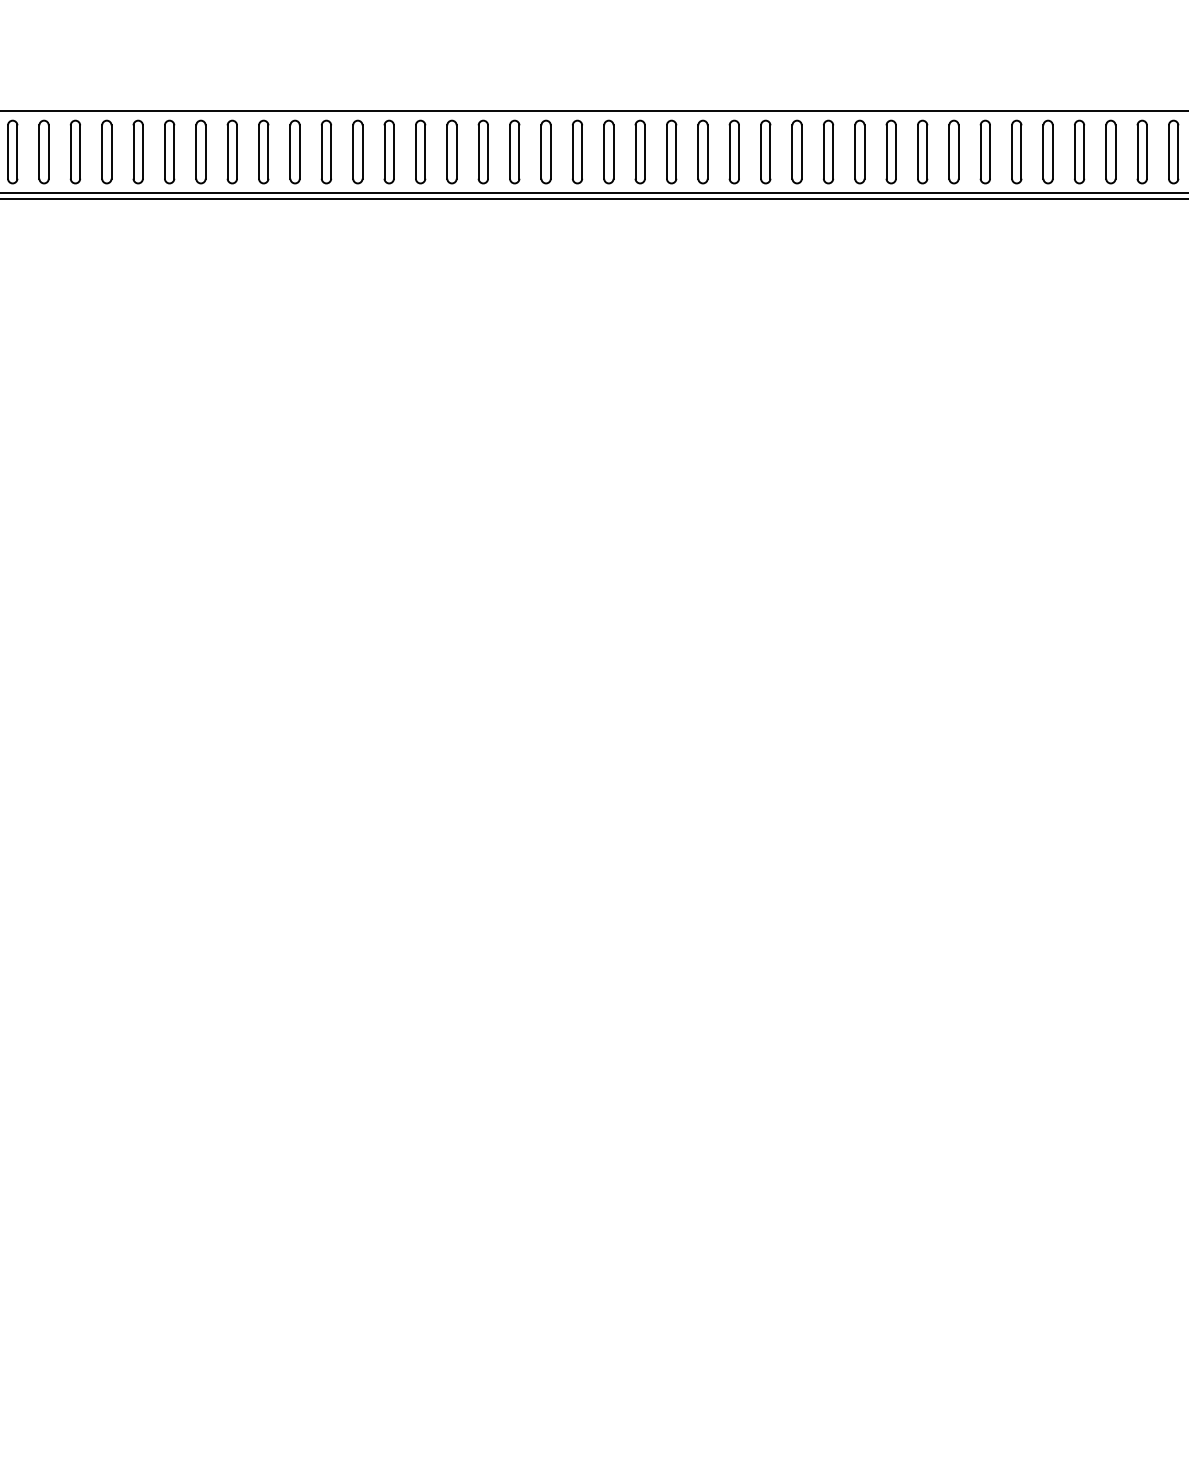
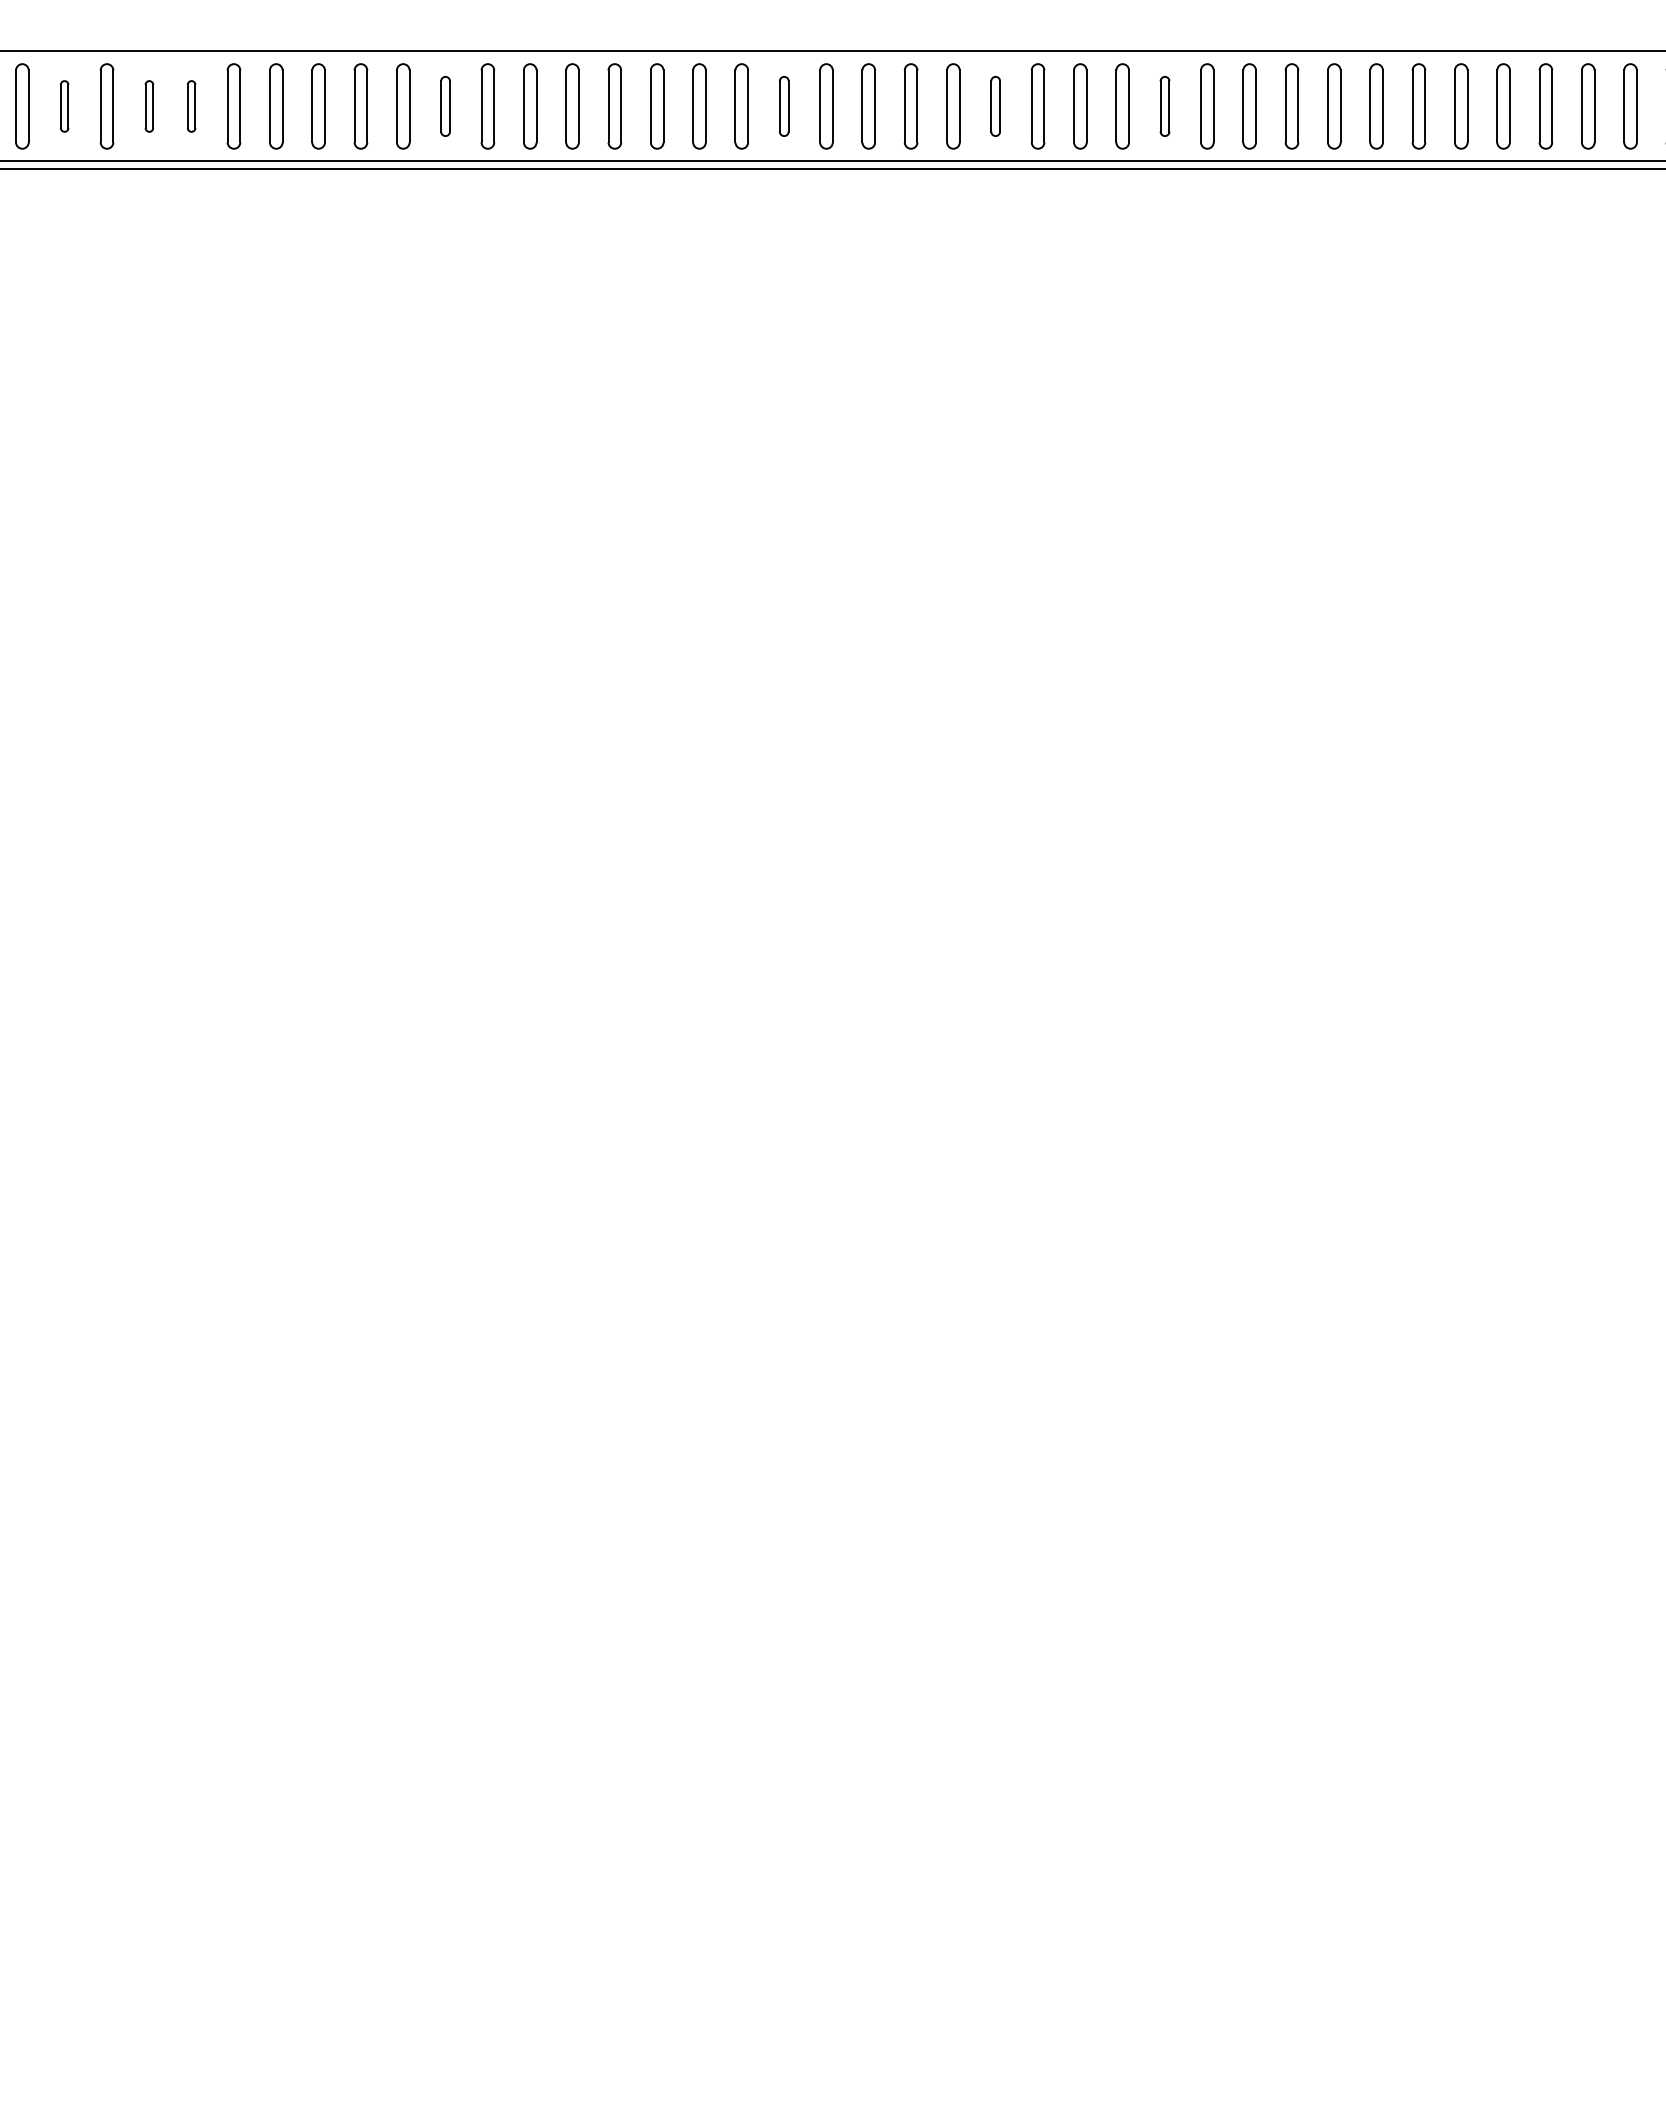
part: (106, 152) -> (64, 106), size x0.6
part: (169, 152) -> (149, 106), size x0.6
part: (200, 152) -> (191, 106), size x0.6
part: (389, 152) -> (445, 106), size x0.7
part: (640, 152) -> (784, 106), size x0.7
part: (796, 152) -> (995, 106), size x0.7
part: (922, 152) -> (1164, 106), size x0.7

